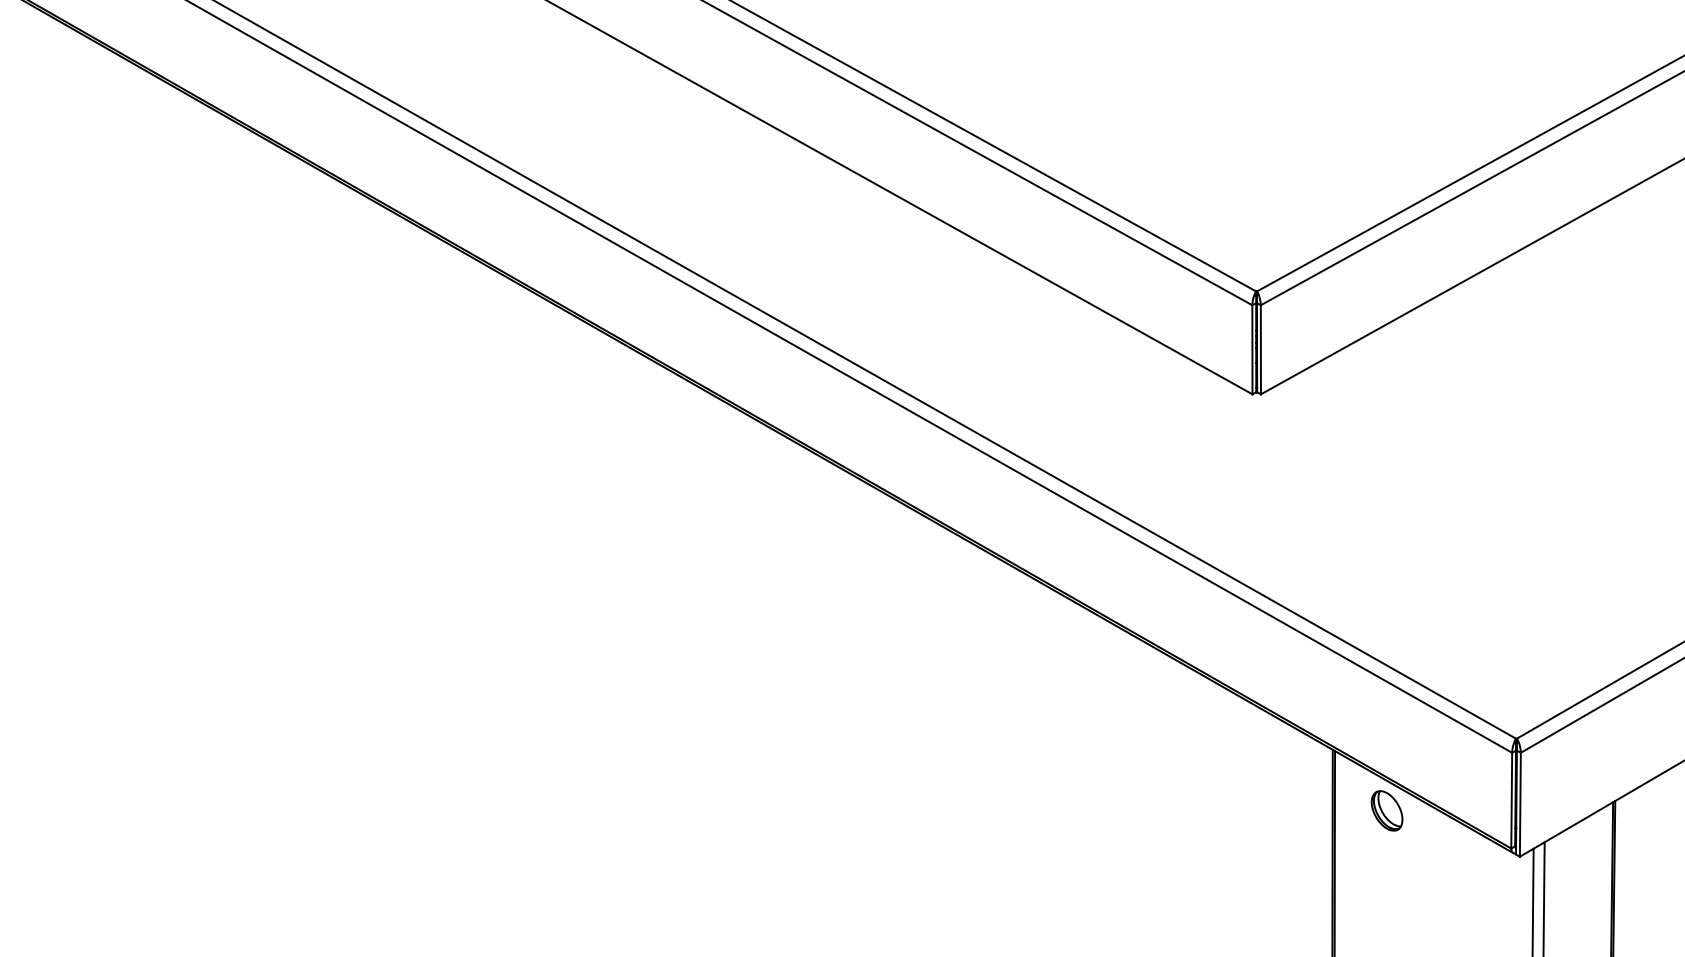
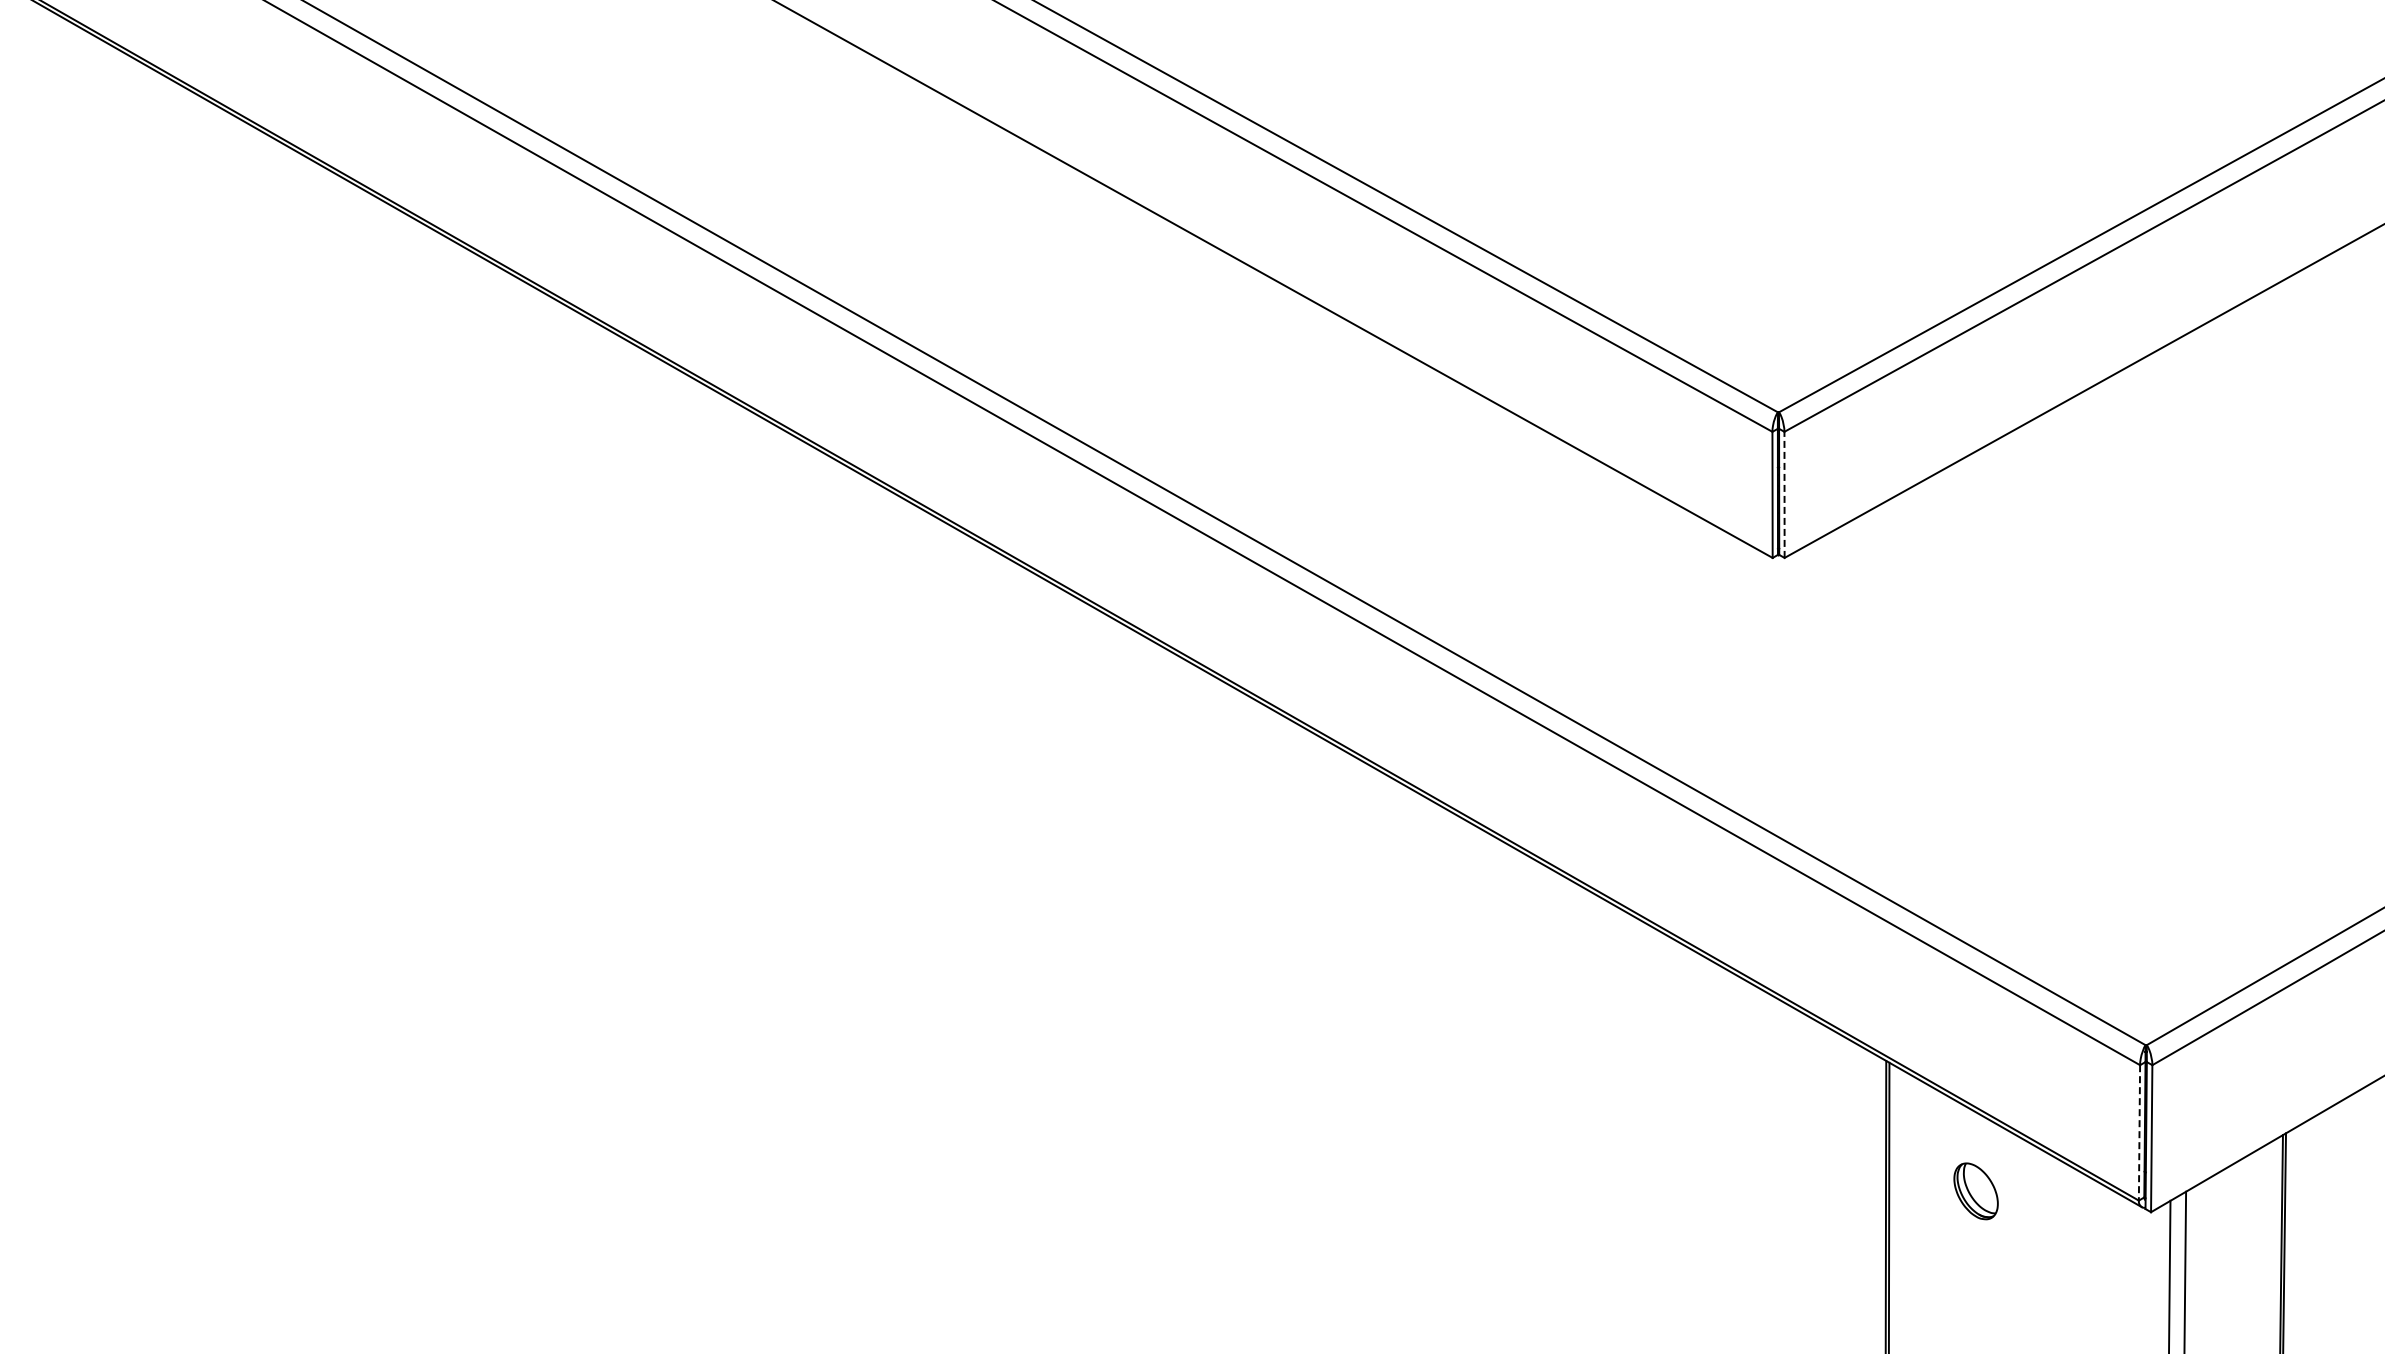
line: (1260, 349) -> (1784, 494), solid -> dashed
line: (1511, 800) -> (2139, 1132), solid -> dashed
part: (1386, 811) -> (1975, 1191), moved

